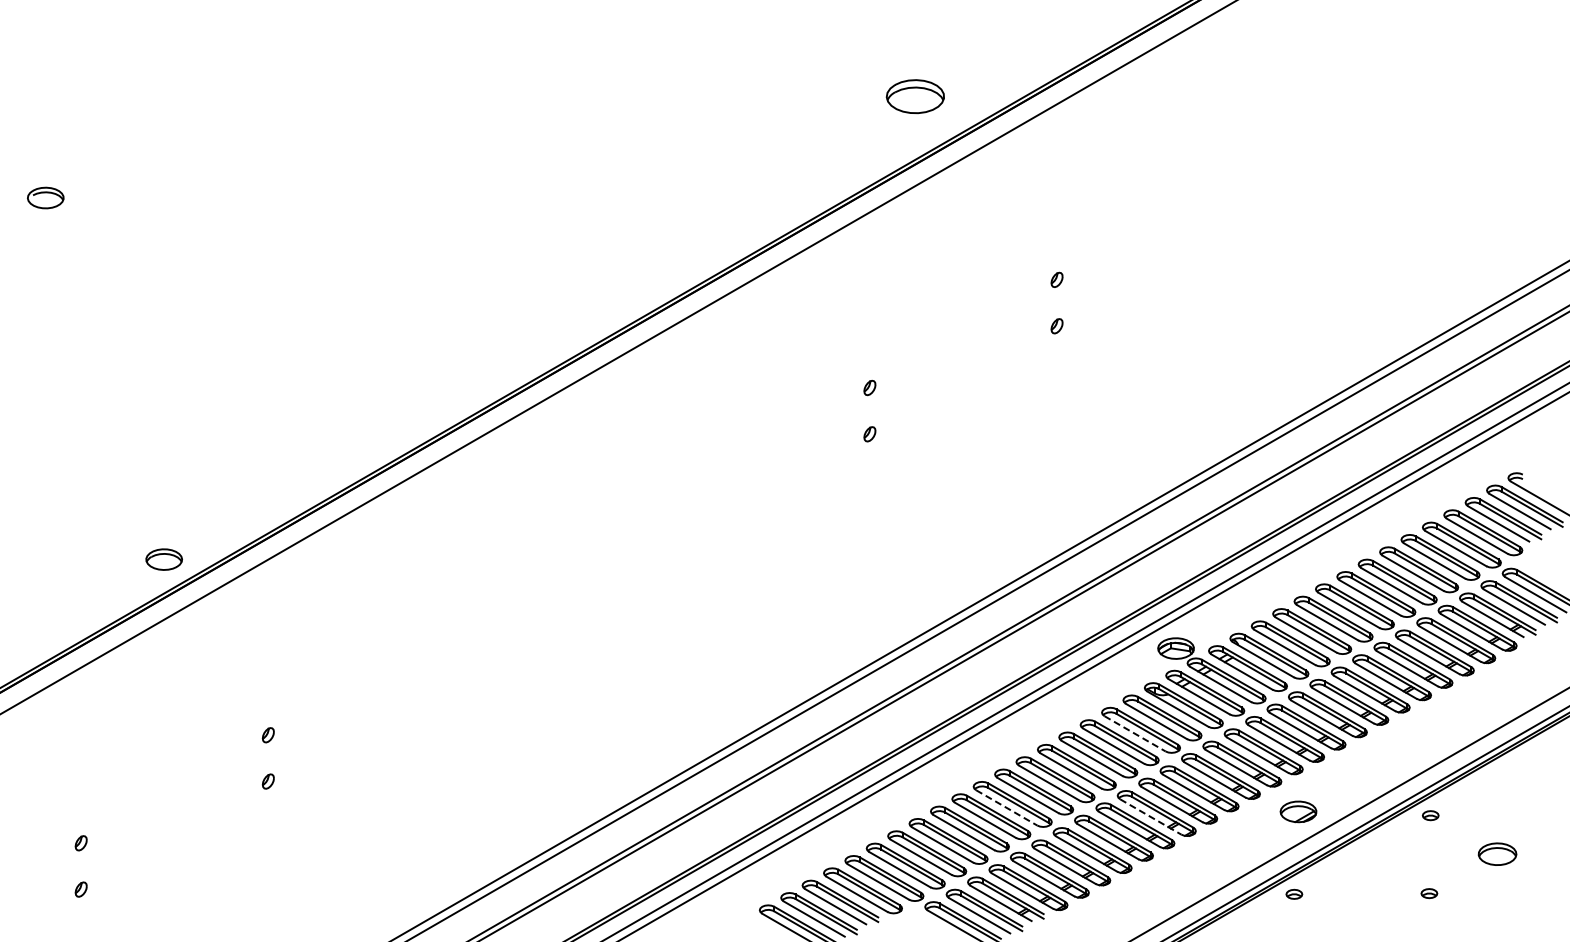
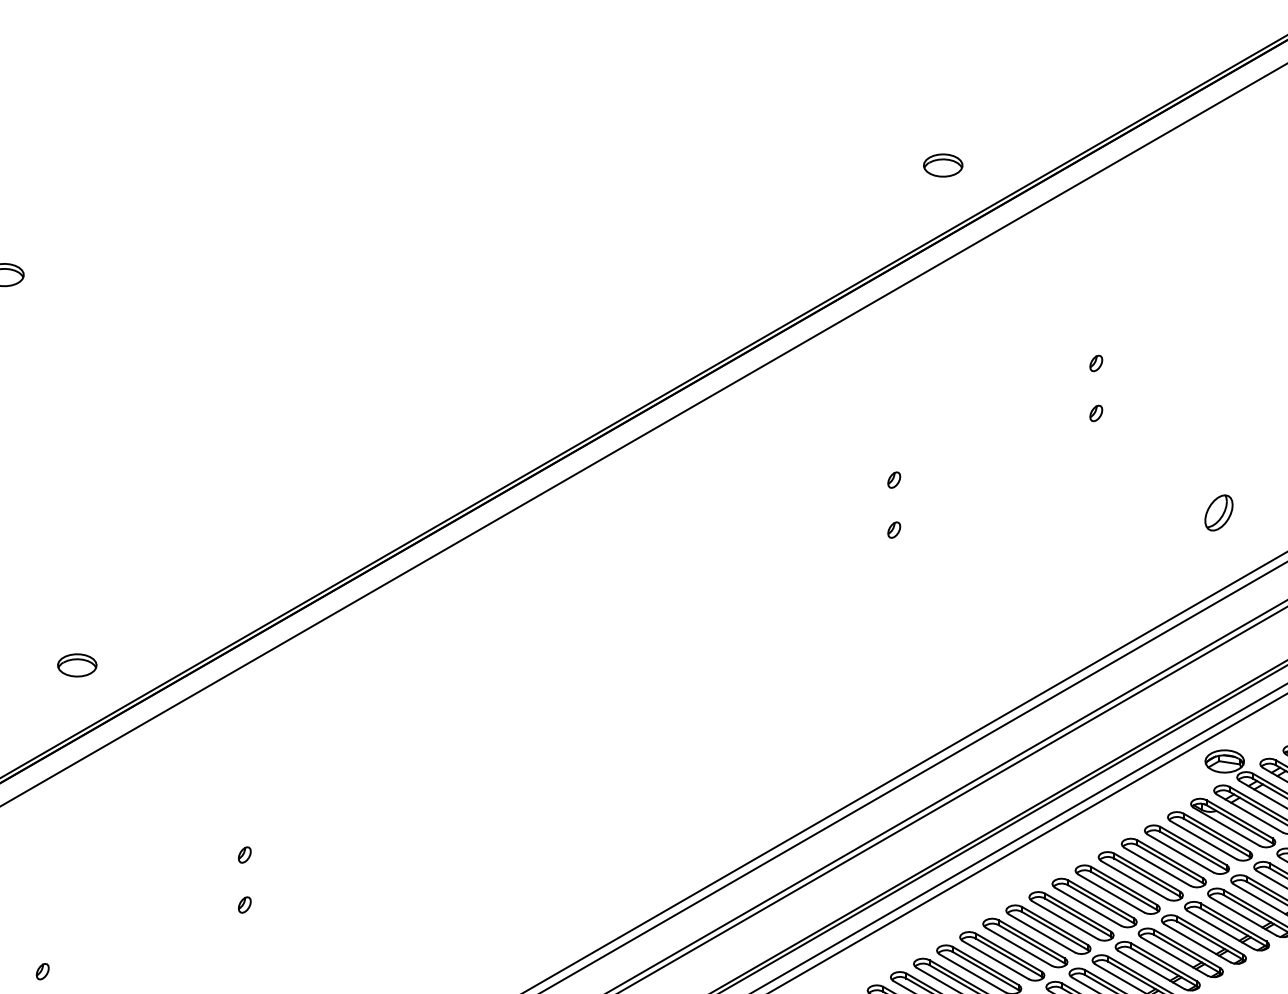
part: (914, 96) -> (942, 165), size x0.62
part: (1170, 418) -> (1218, 513), added
part: (163, 559) -> (76, 665), moved
line: (1135, 734) -> (1180, 854), dashed -> solid
line: (1007, 808) -> (1042, 934), dashed -> solid
line: (1151, 817) -> (1198, 943), dashed -> solid

